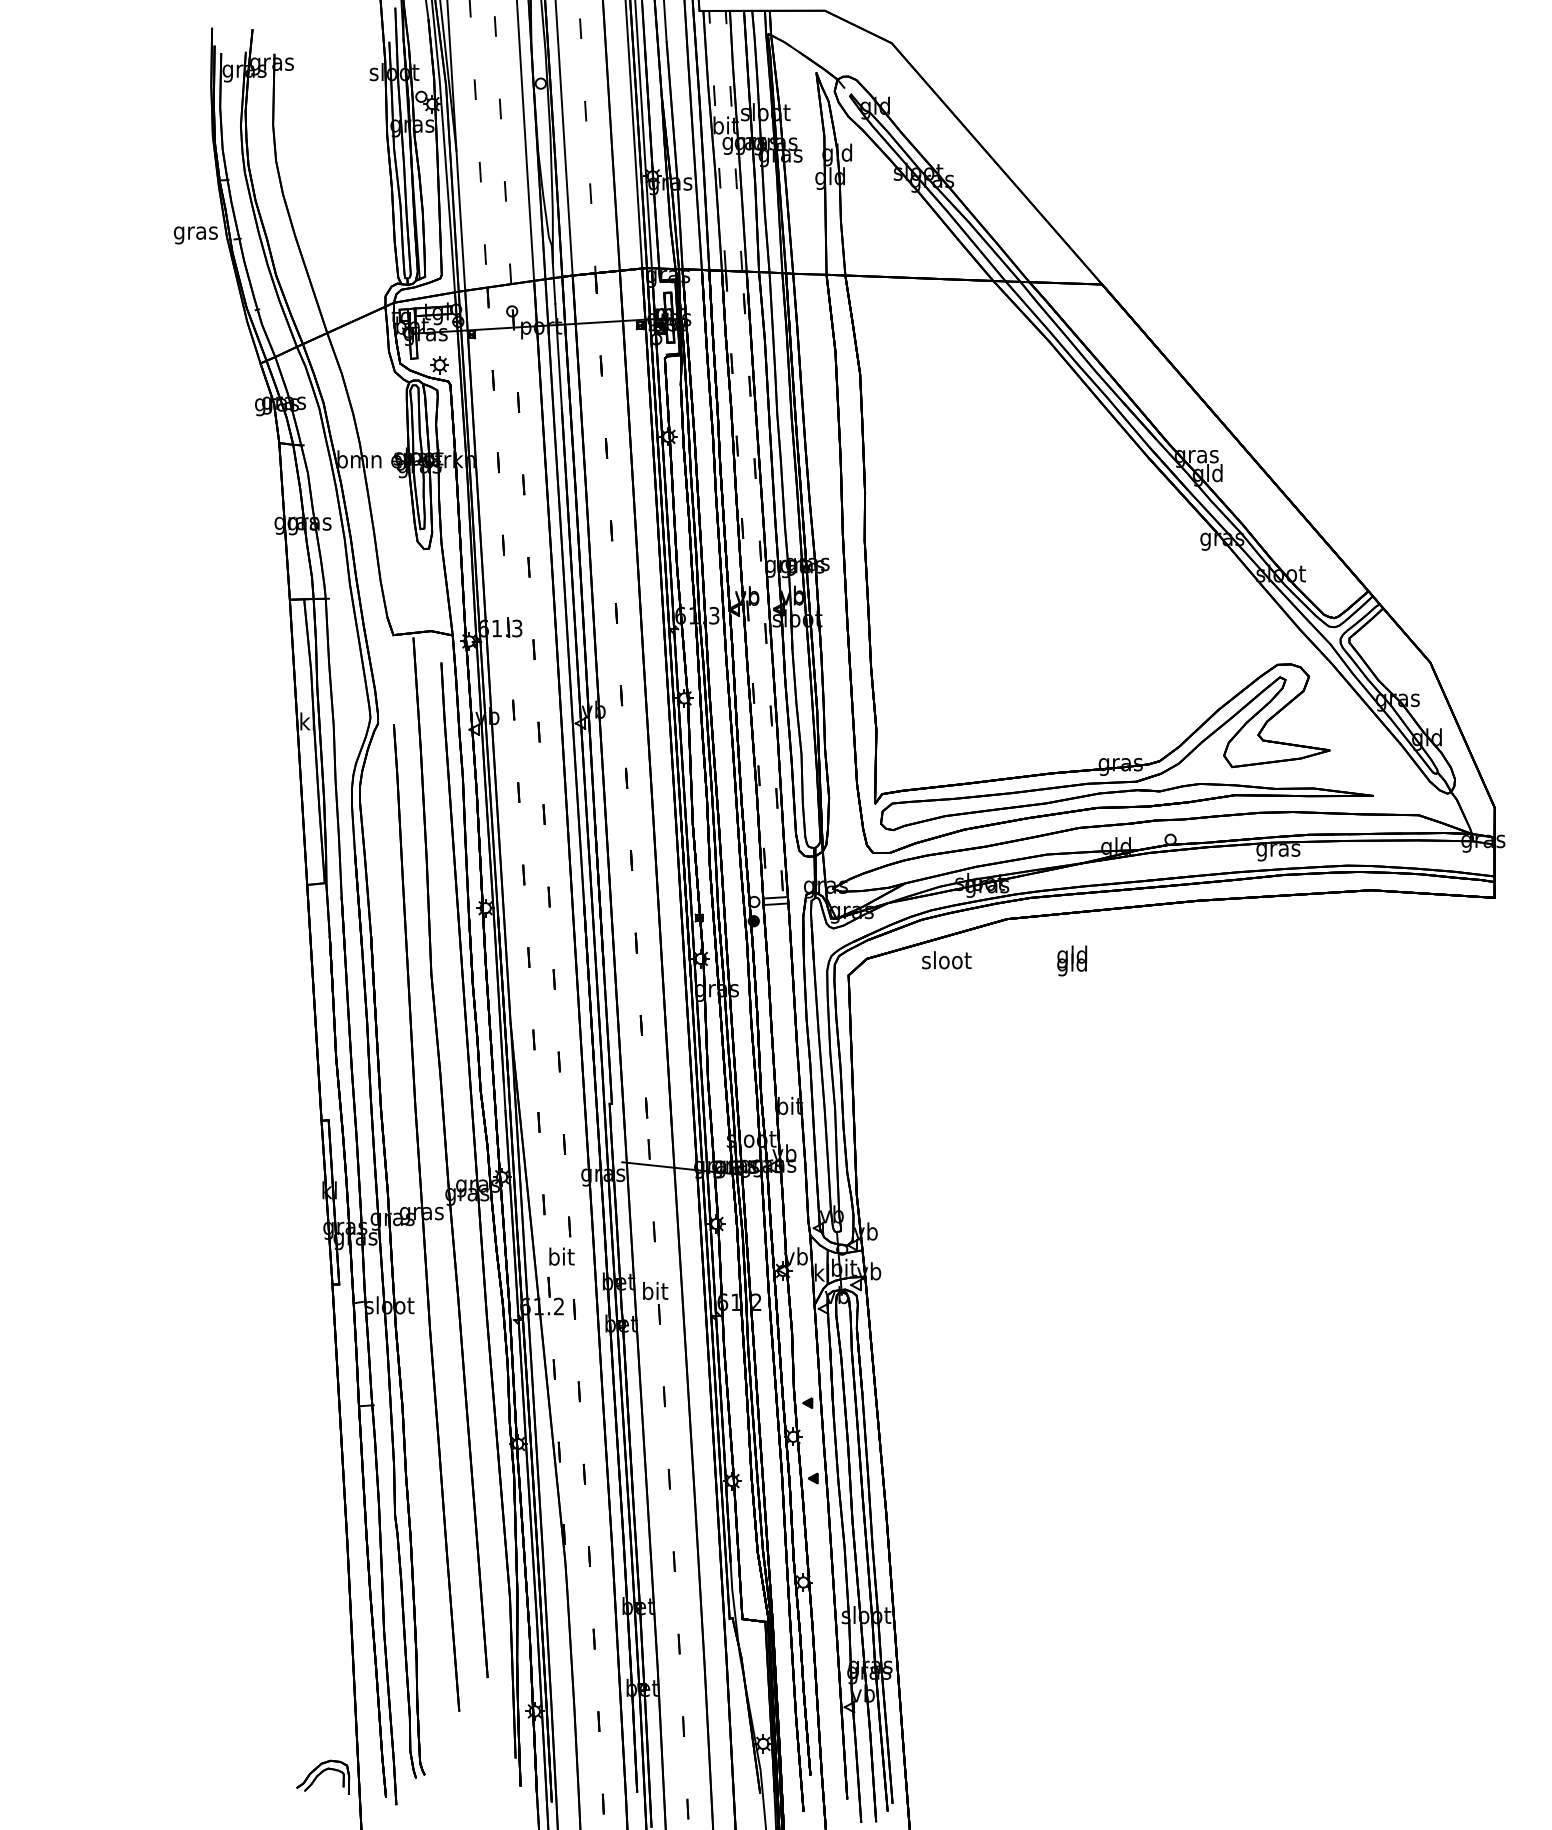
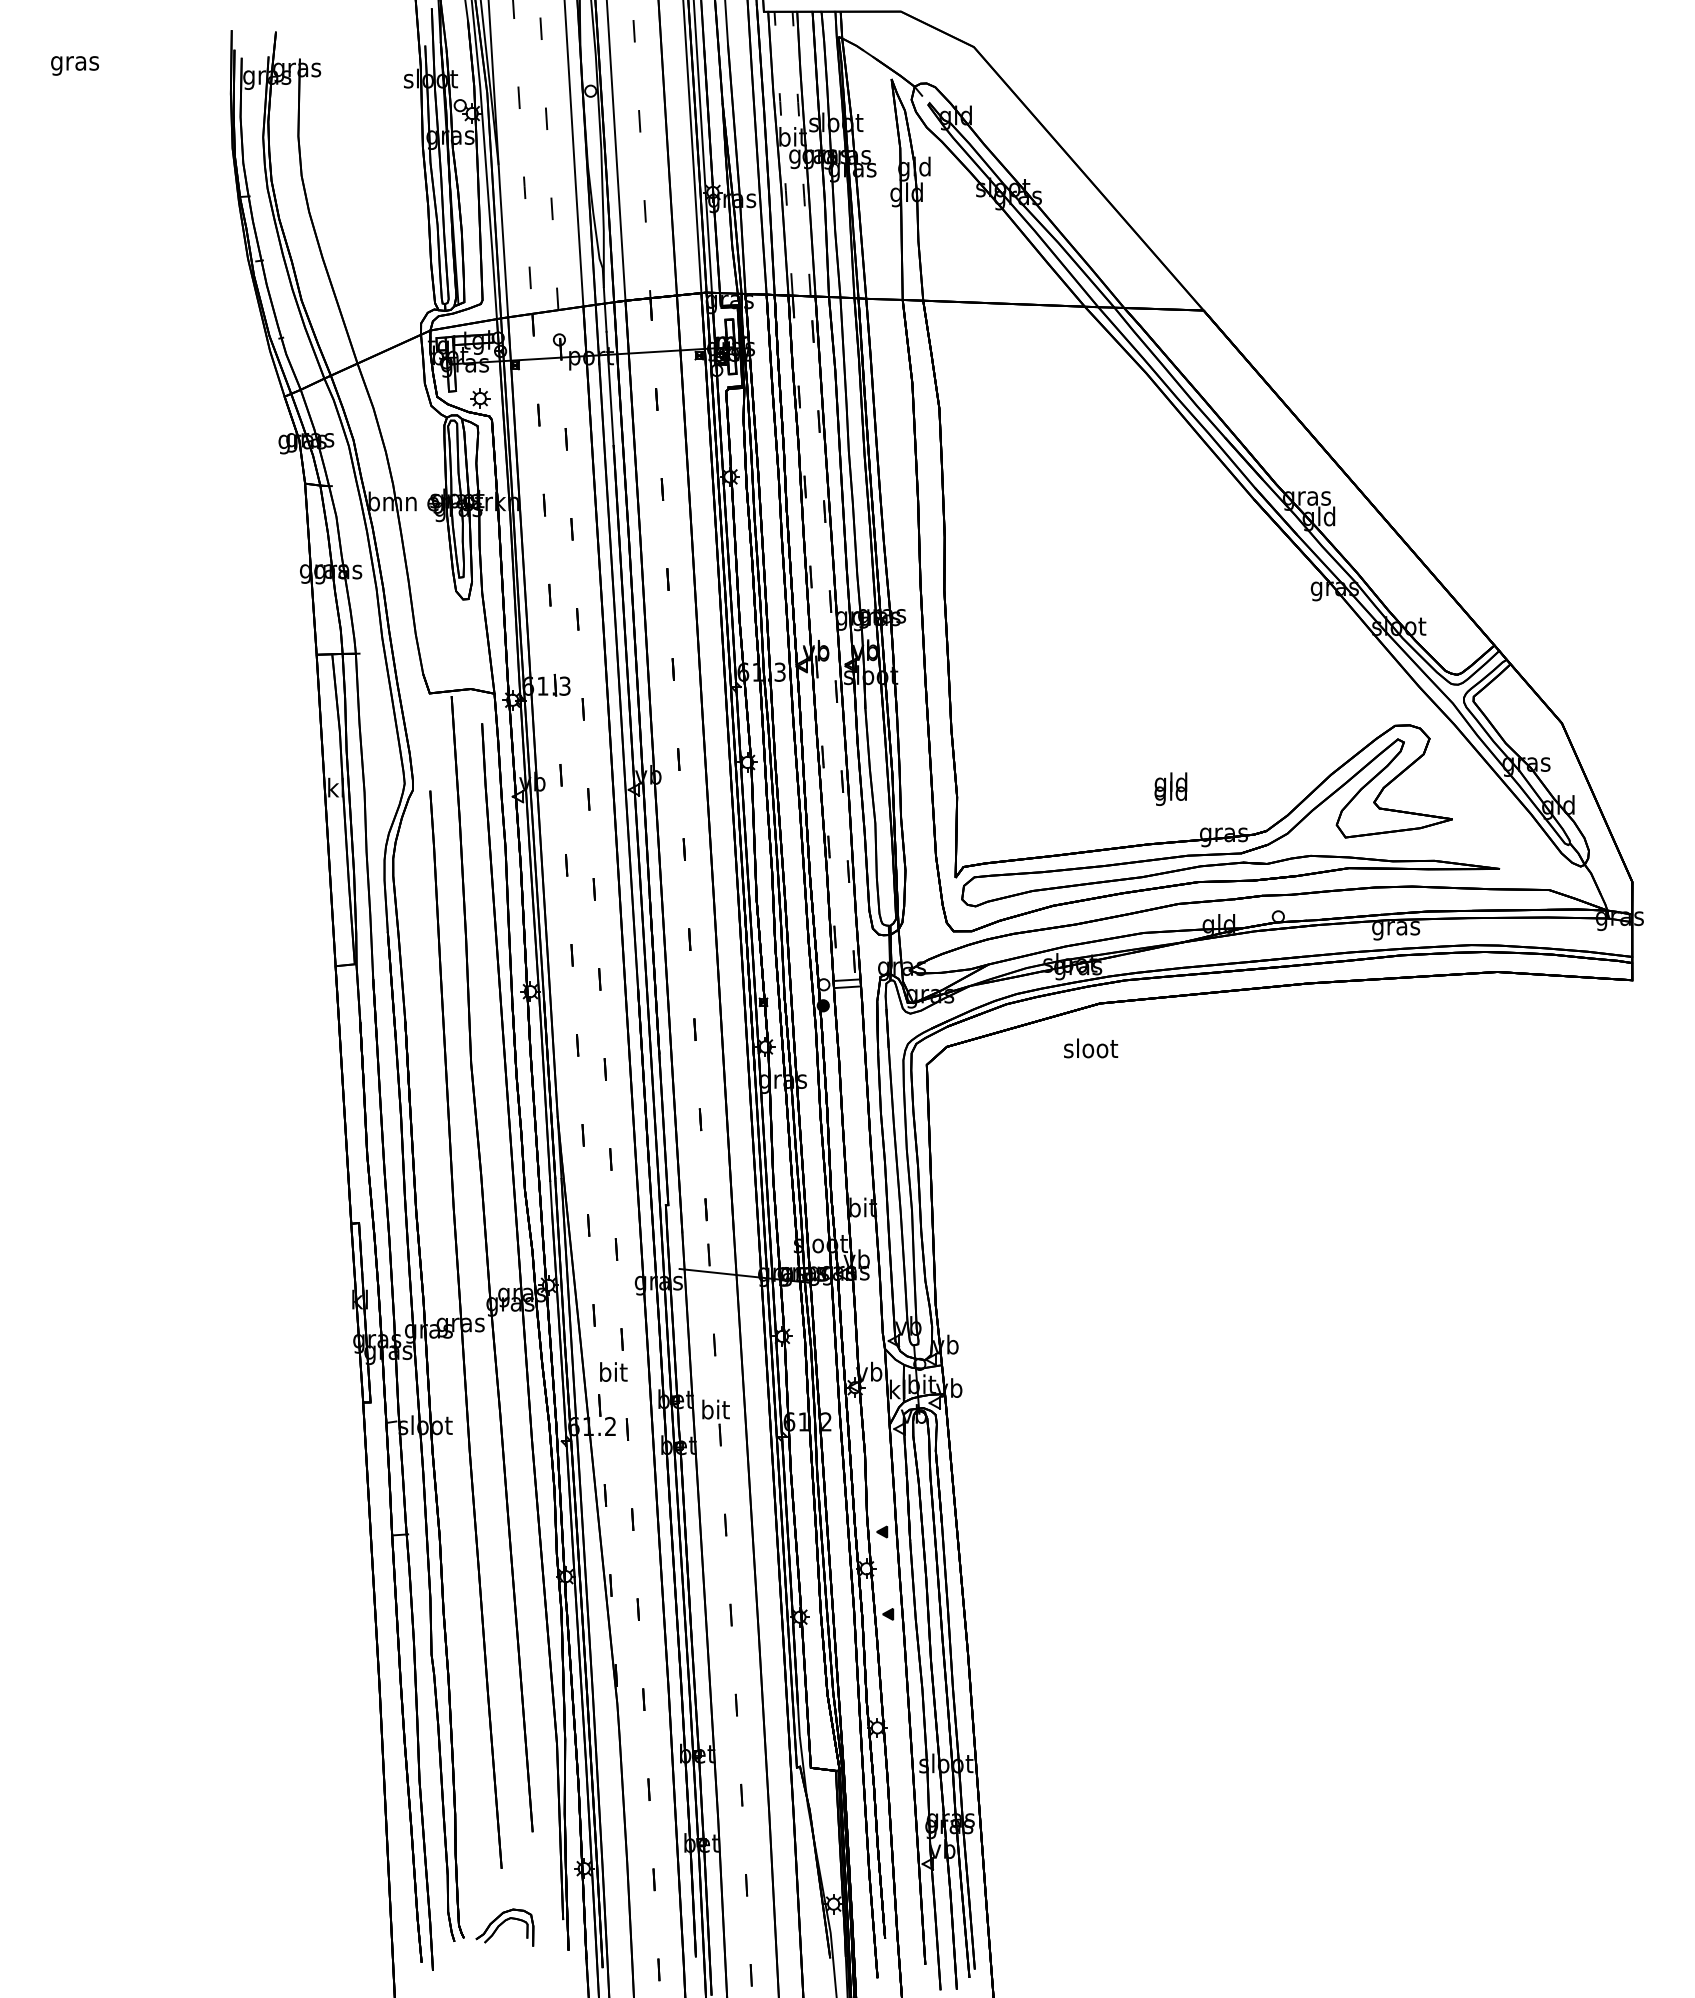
text: (196, 235) -> (75, 65), moved
text: (947, 960) -> (1091, 1048), moved
text: (1071, 960) -> (1170, 788), moved
part: (322, 1777) -> (504, 1927), moved

